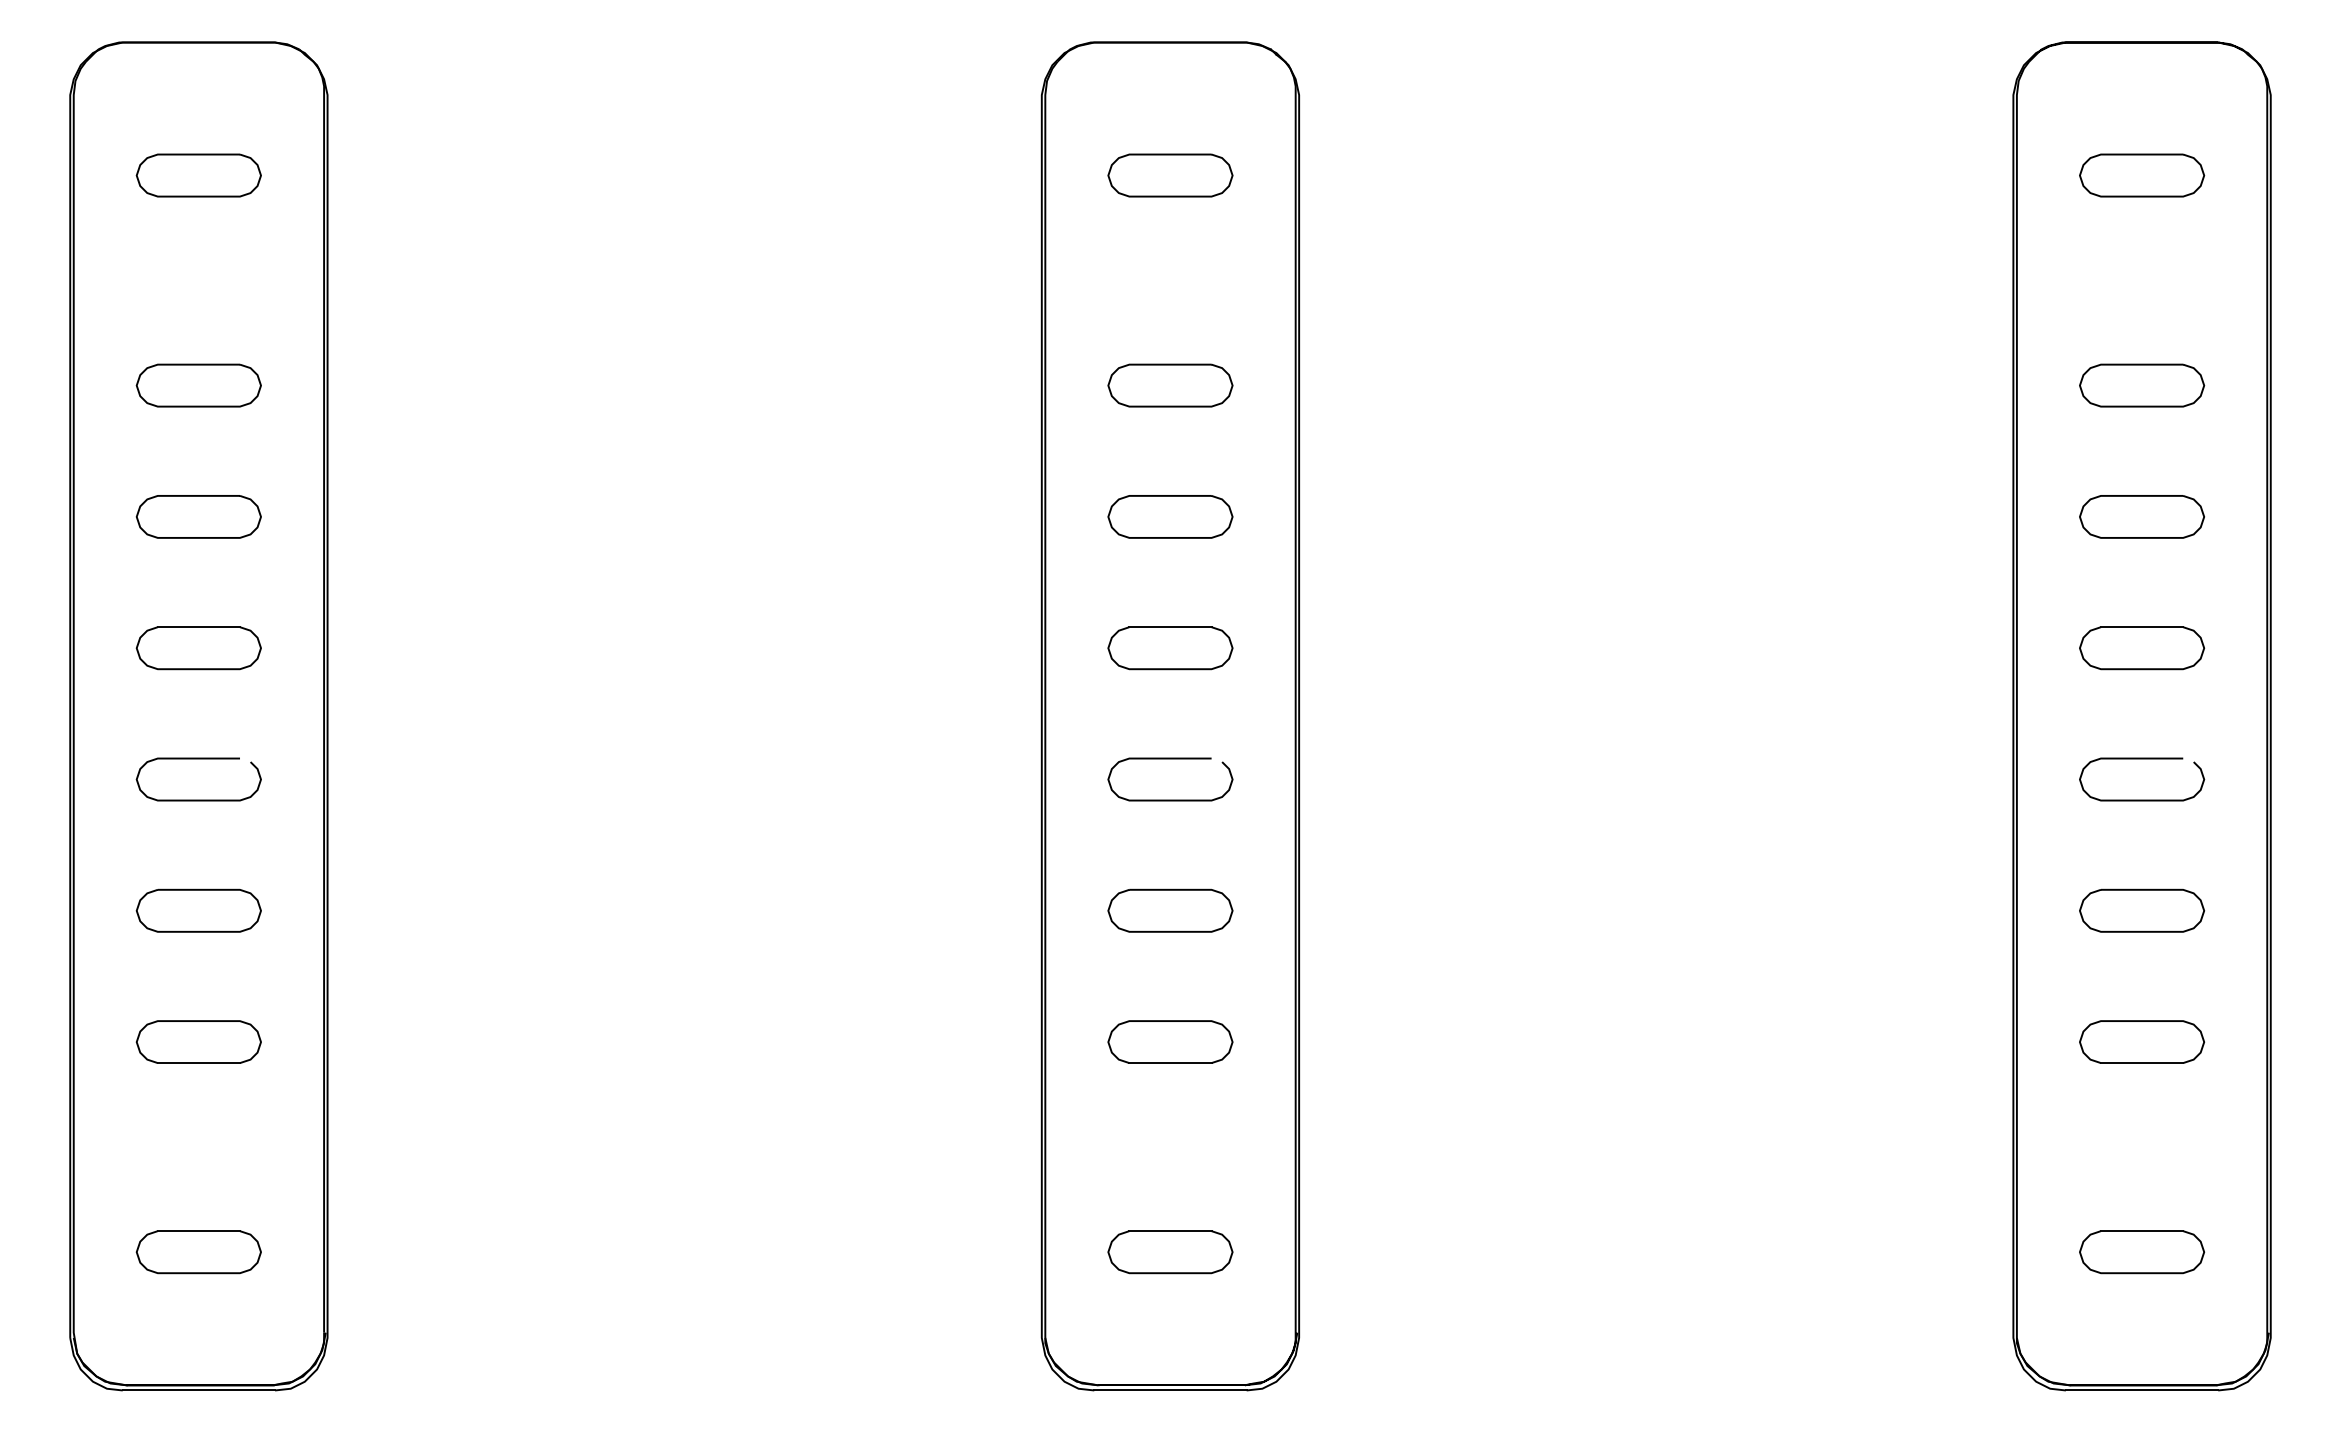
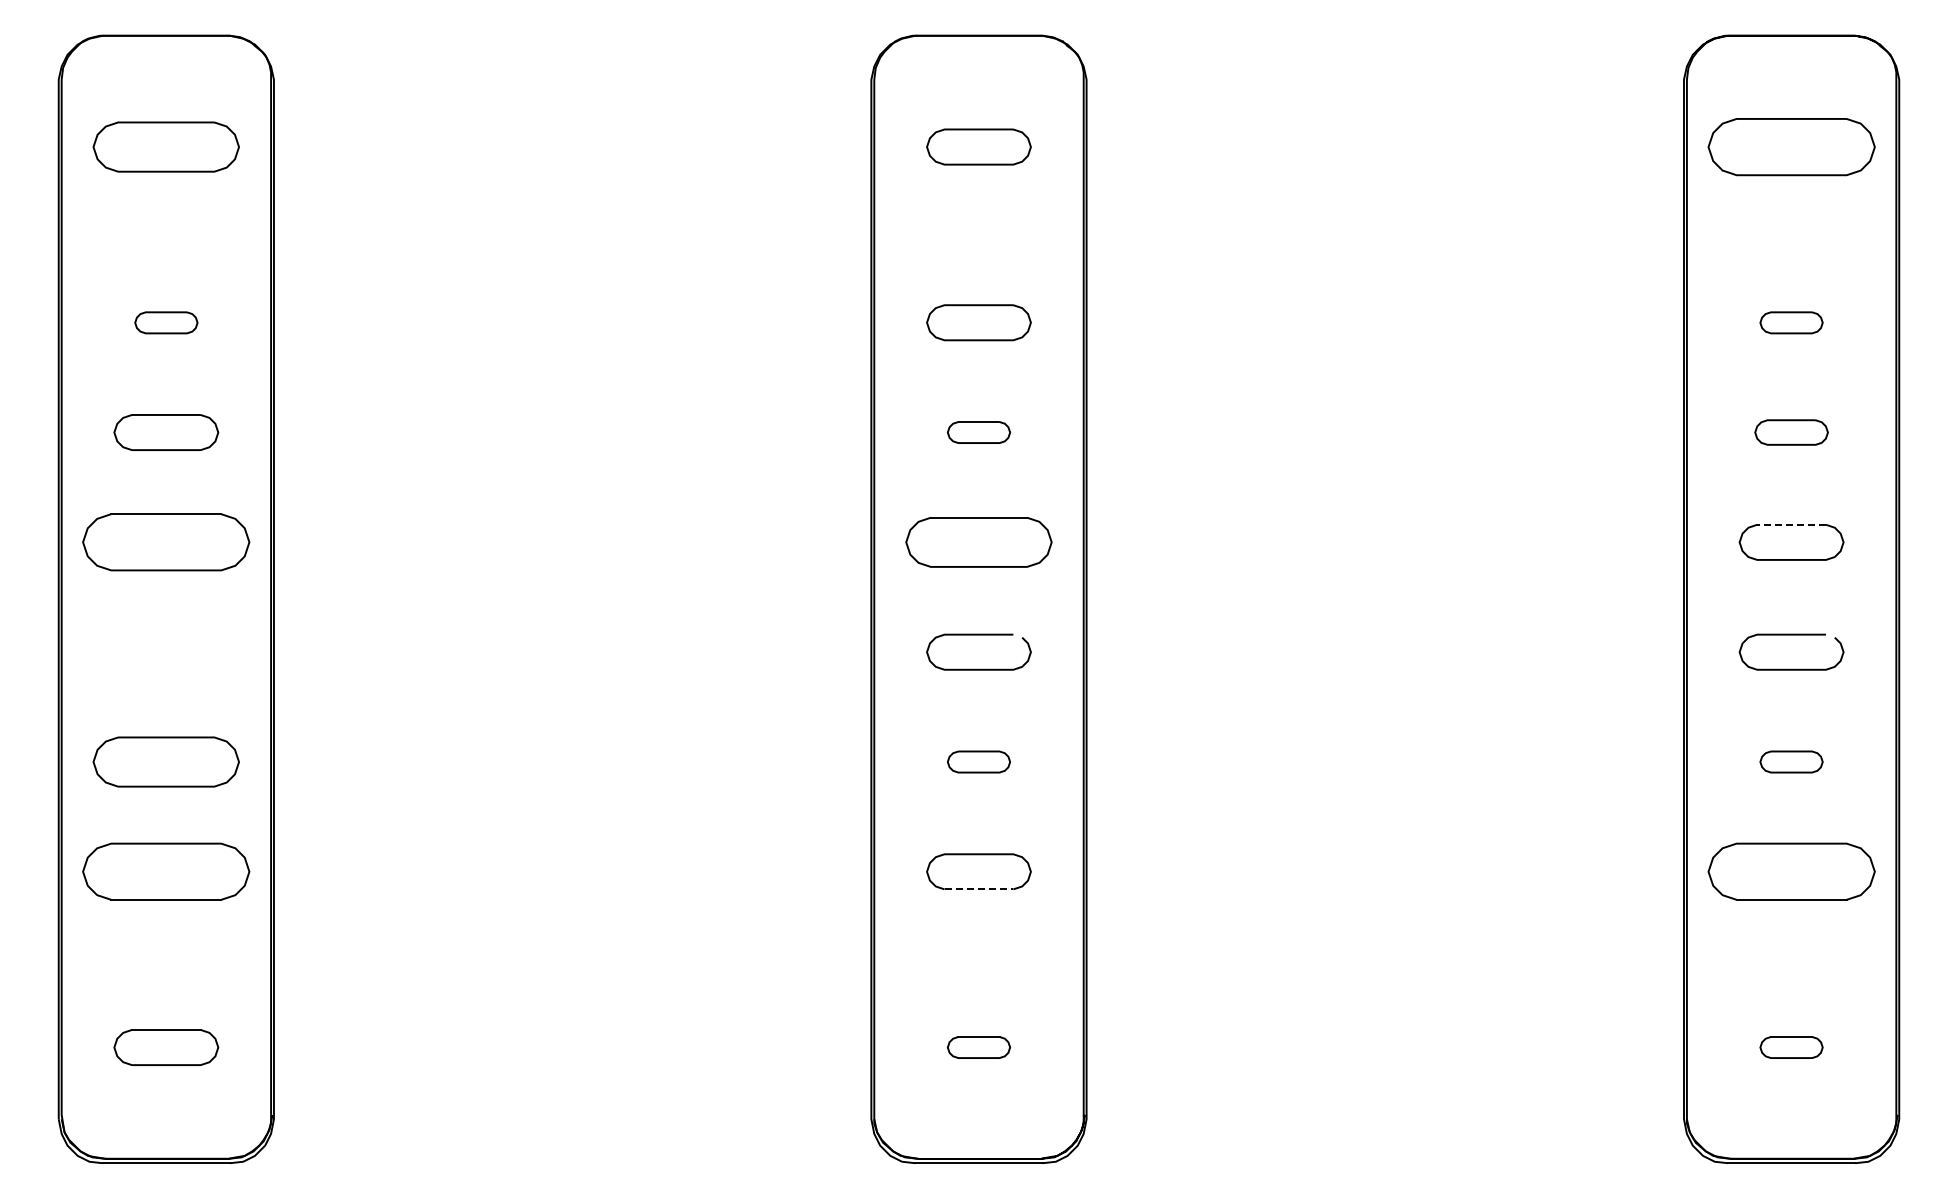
part: (199, 174) -> (166, 146), size x1.4
part: (2141, 174) -> (1791, 146), size x1.6
part: (199, 385) -> (166, 322), size x0.6
part: (2141, 385) -> (1791, 322), size x0.6
part: (1169, 516) -> (978, 432), size x0.6
part: (2141, 516) -> (1791, 432), size x0.7
line: (2141, 626) -> (1791, 524), solid -> dashed
part: (199, 648) -> (166, 542), size x1.6
part: (1169, 648) -> (978, 542), size x1.4
curve: (199, 759) -> (166, 635), removed
part: (199, 910) -> (166, 761), size x1.4
part: (1169, 910) -> (978, 761), size x0.6
part: (2141, 910) -> (1791, 761), size x0.6
part: (199, 1041) -> (166, 871), size x1.6
part: (2141, 1041) -> (1791, 871), size x1.6
line: (1171, 1063) -> (979, 889), solid -> dashed
part: (1169, 1252) -> (978, 1047), size x0.6
part: (2141, 1252) -> (1791, 1047), size x0.6

